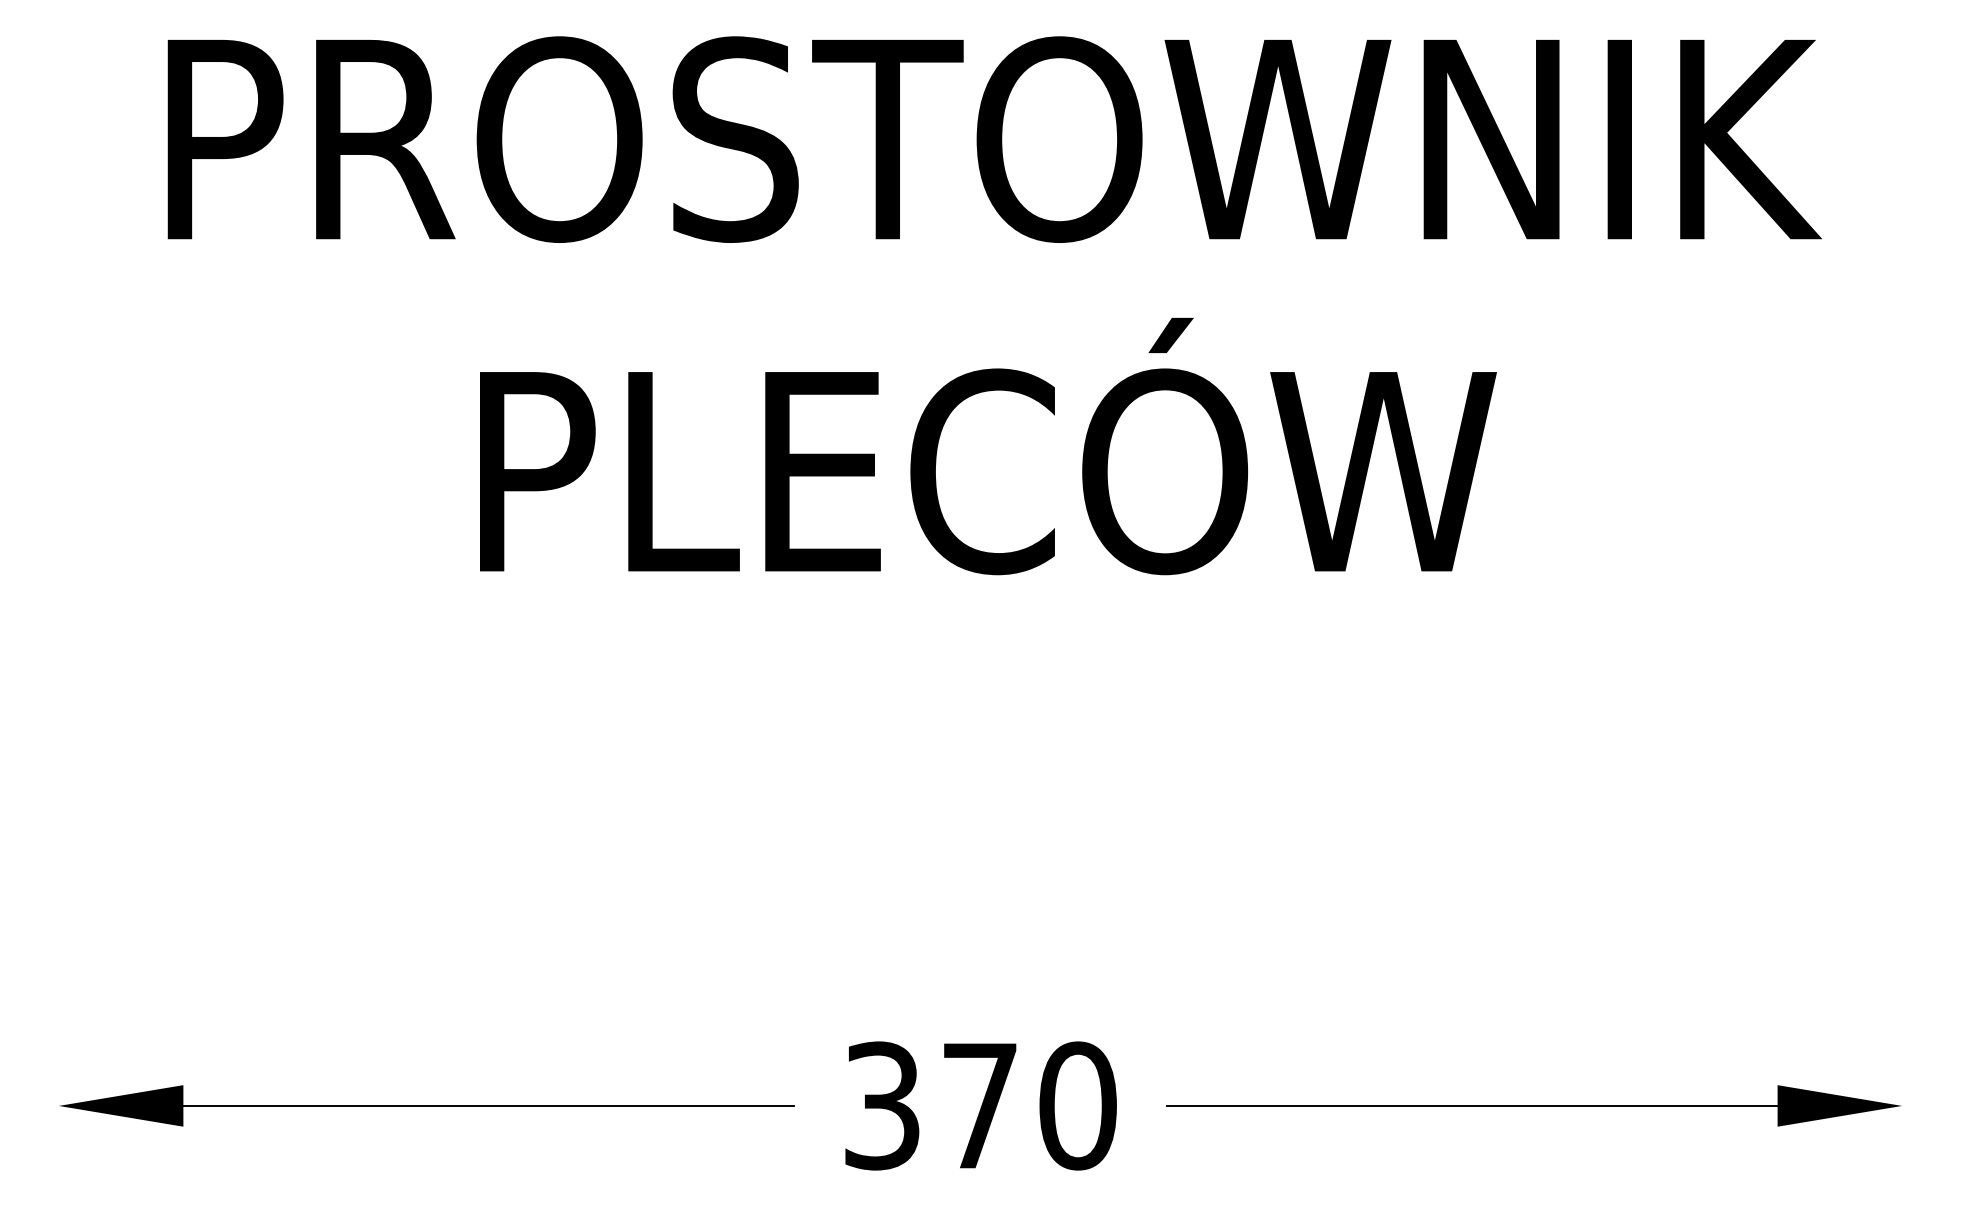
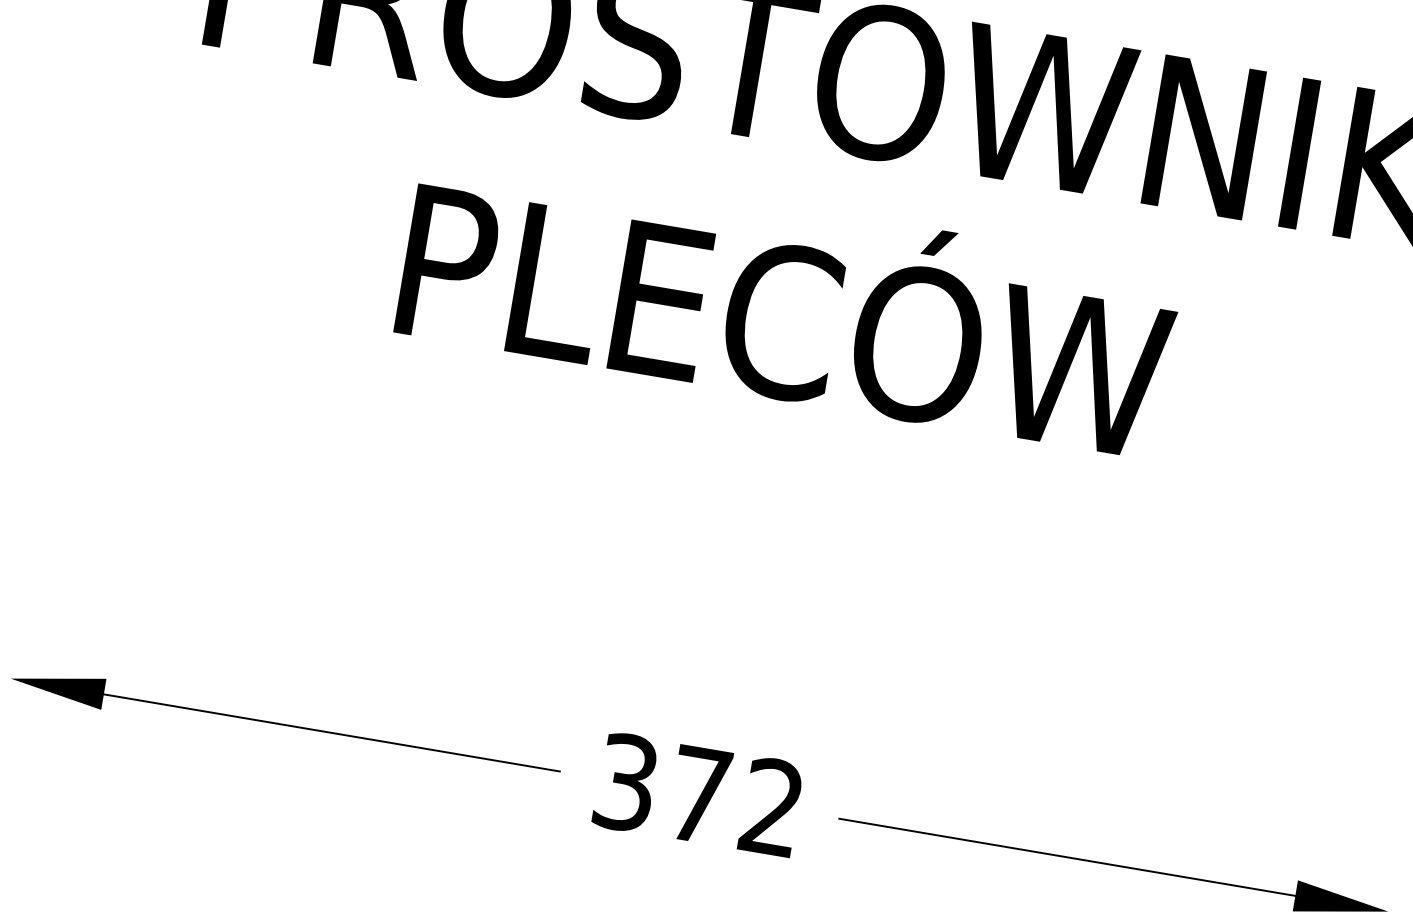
text: (1077, 1105) -> (772, 807), 370 -> 372

